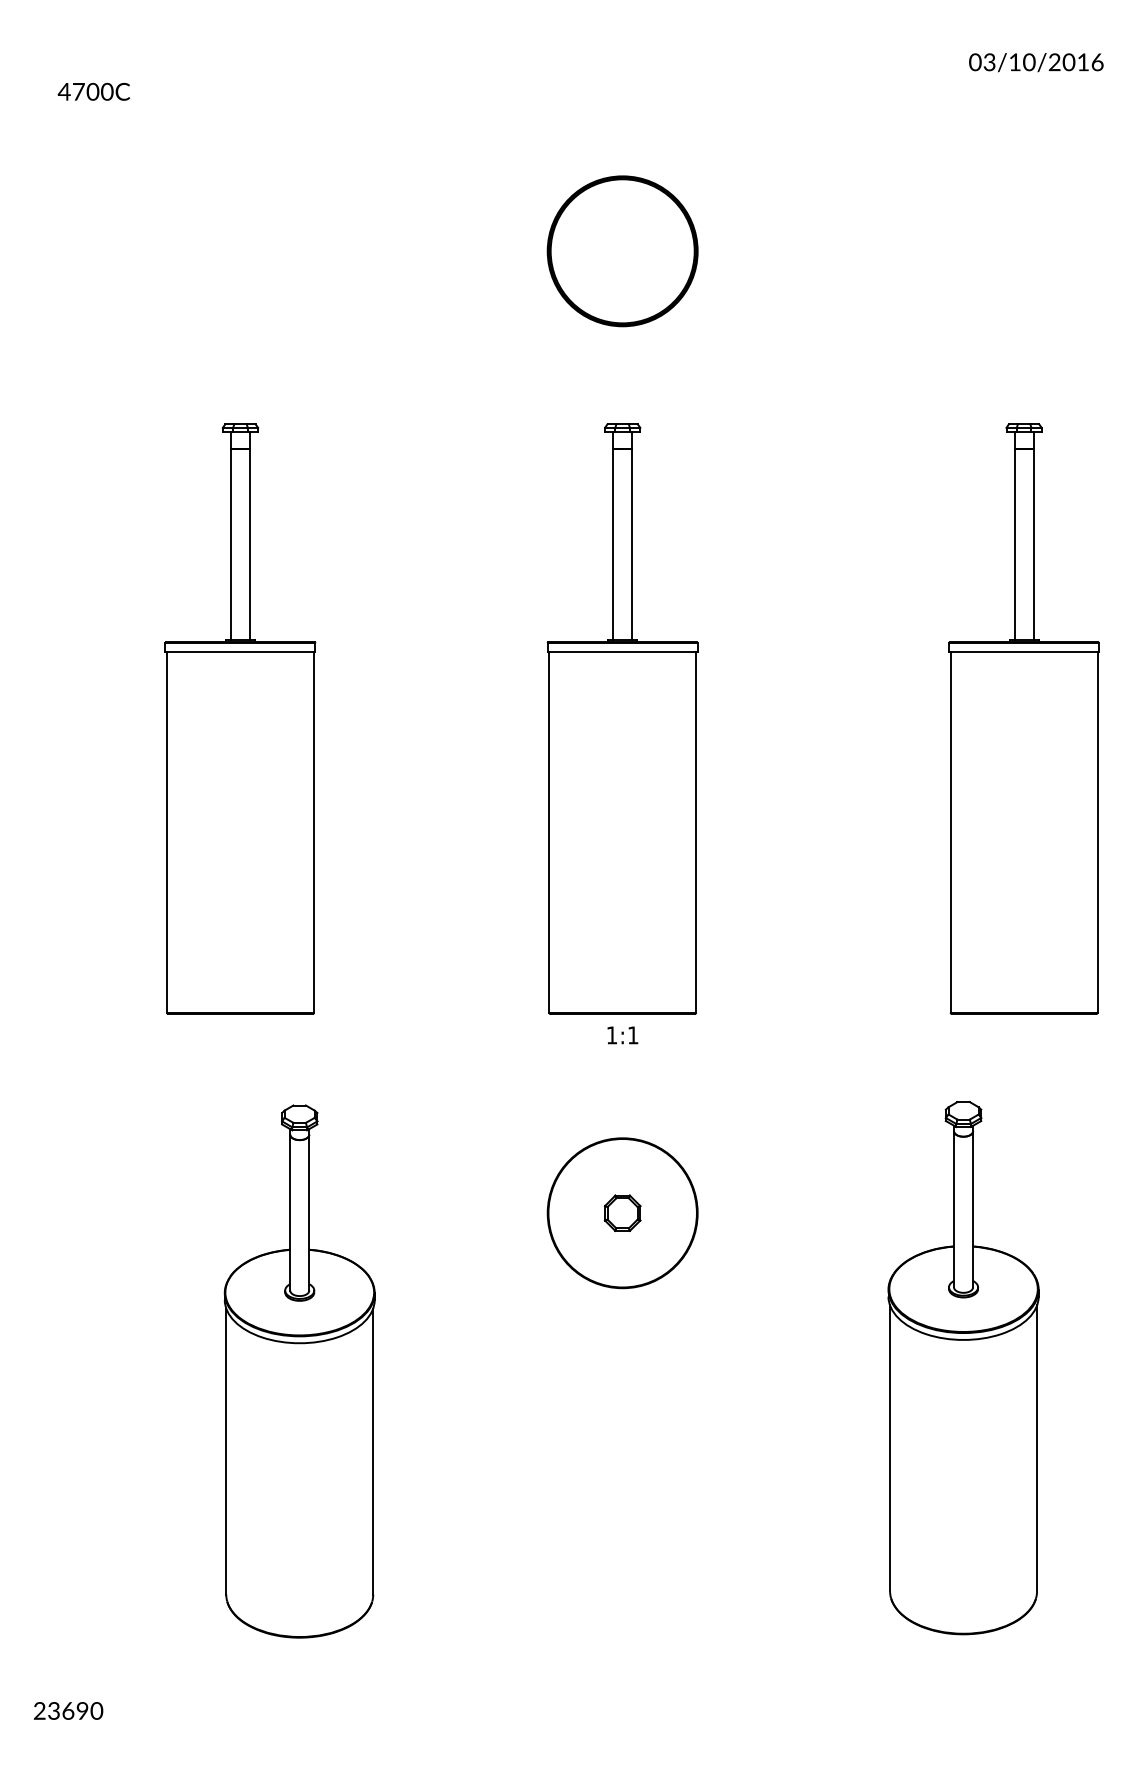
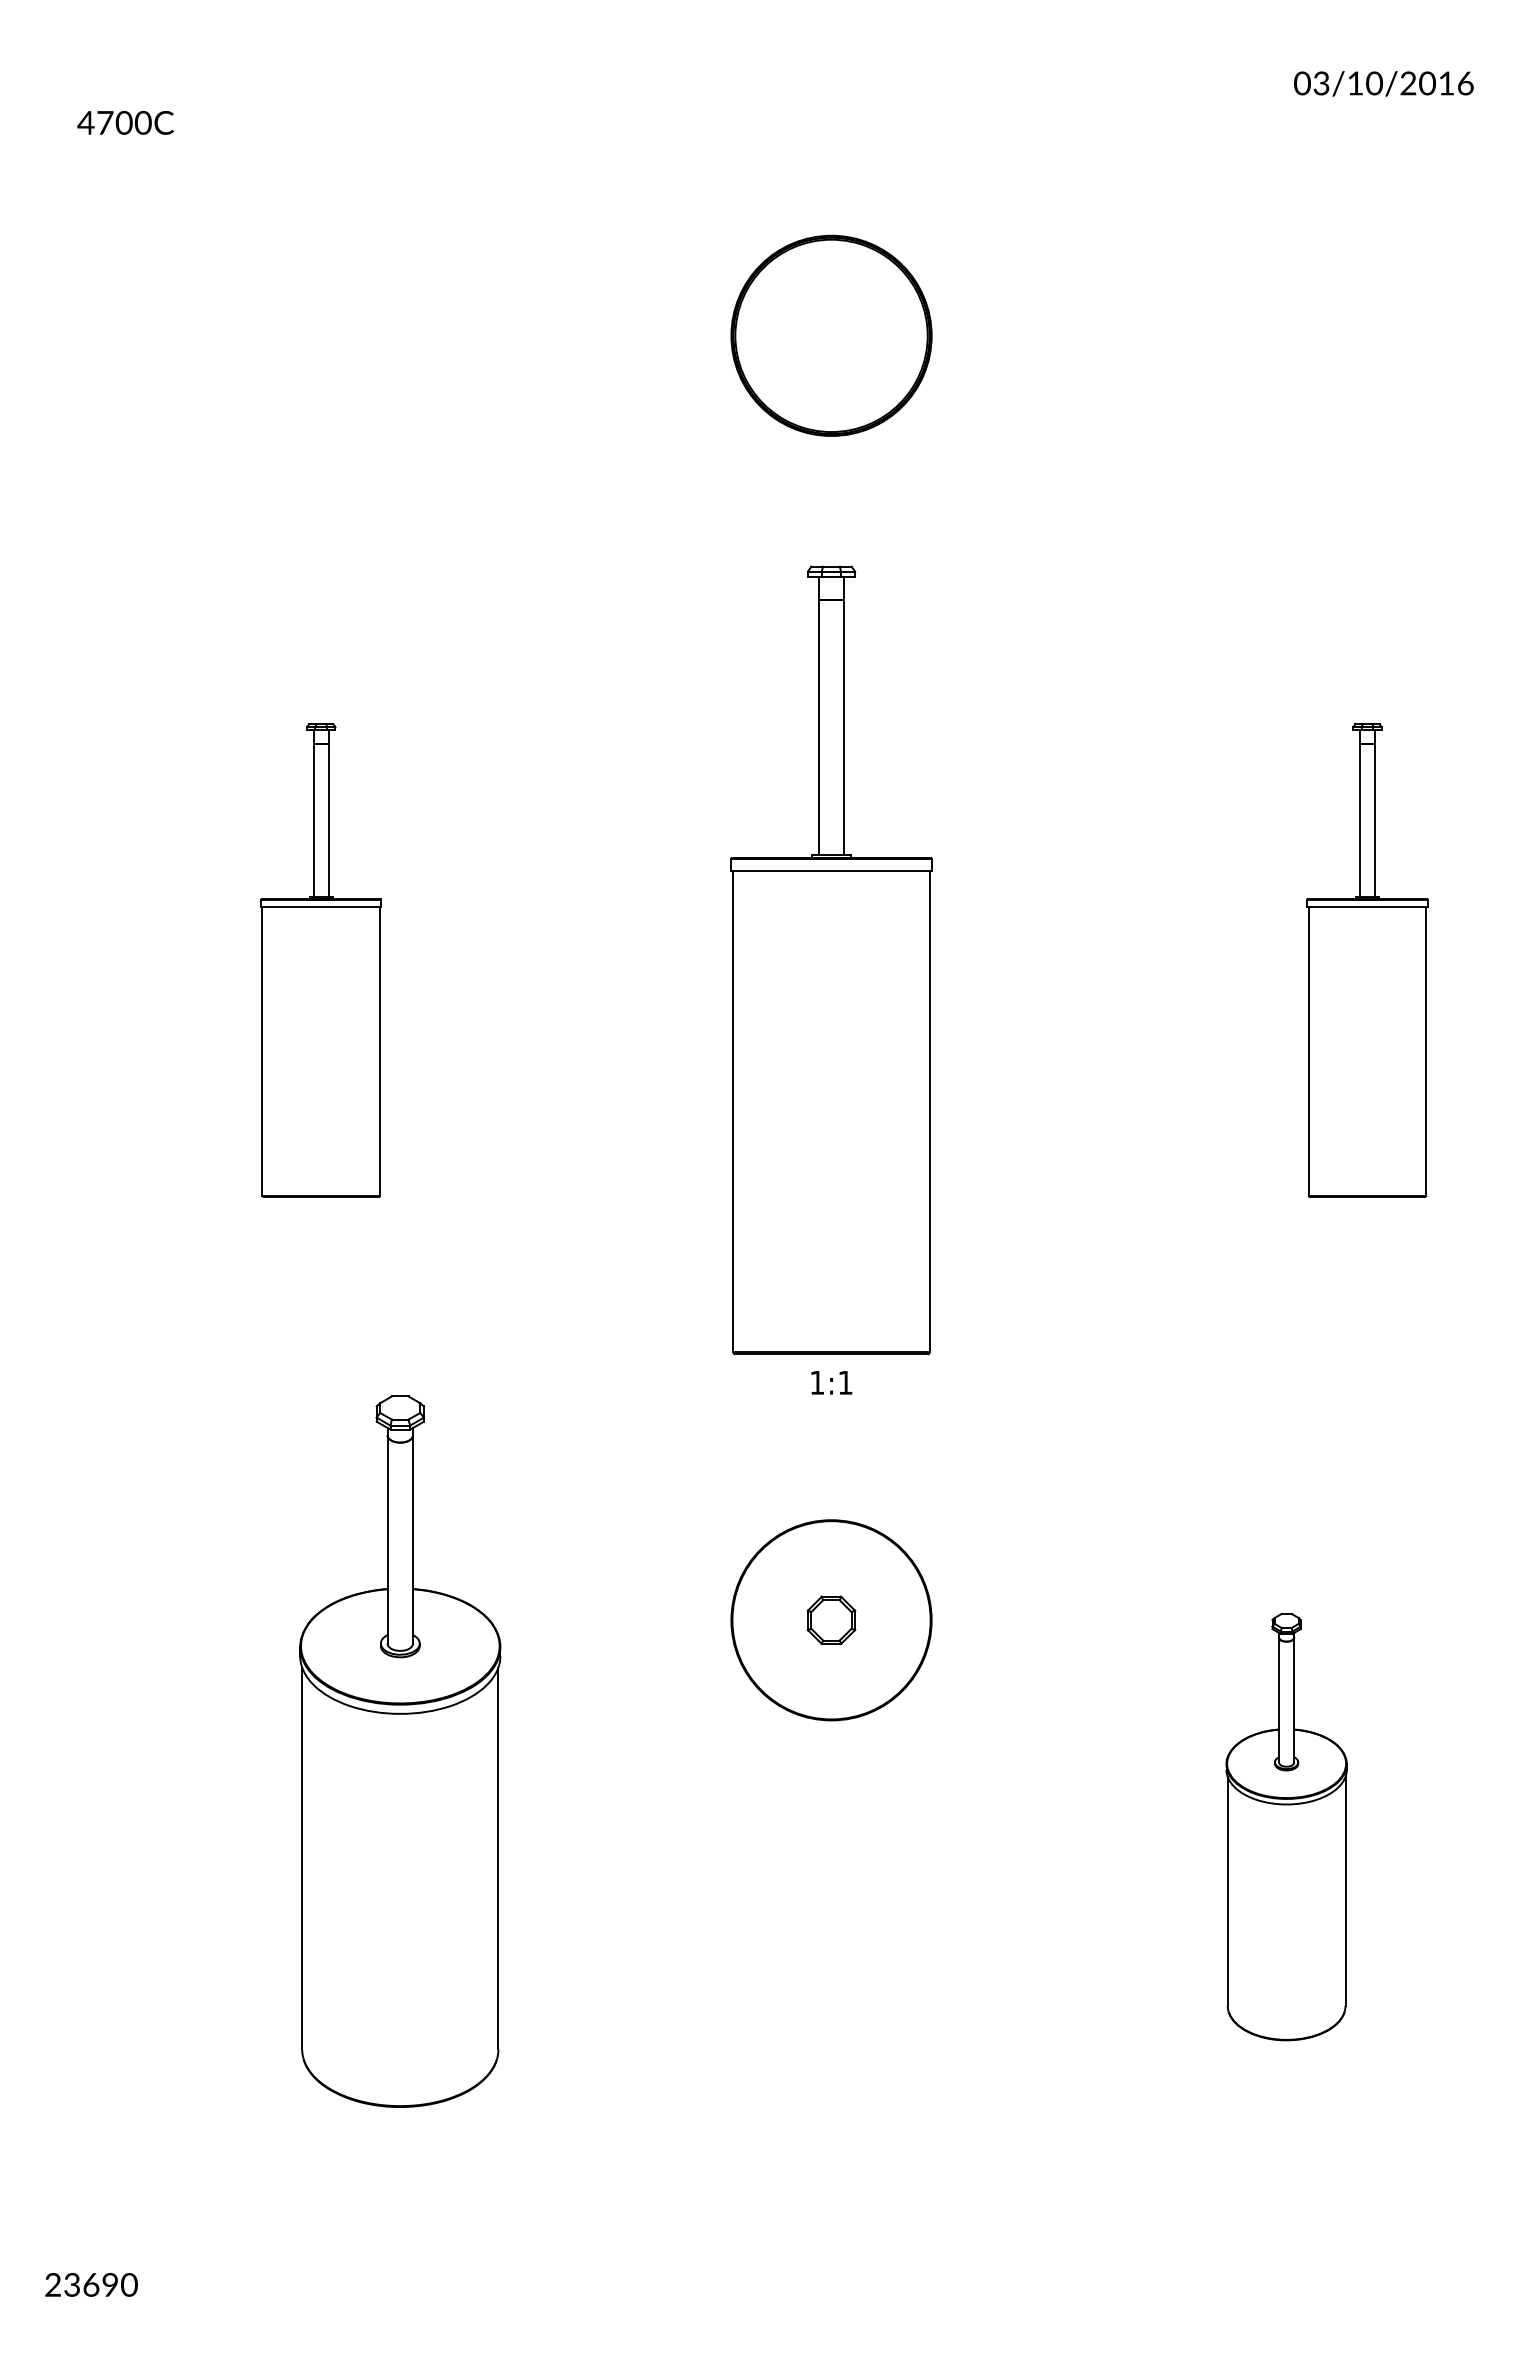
part: (240, 719) -> (321, 960), size x0.6
part: (1024, 719) -> (1367, 960), size x0.6
part: (963, 1367) -> (1286, 1826), size x0.6
part: (299, 1371) -> (400, 1751), moved

